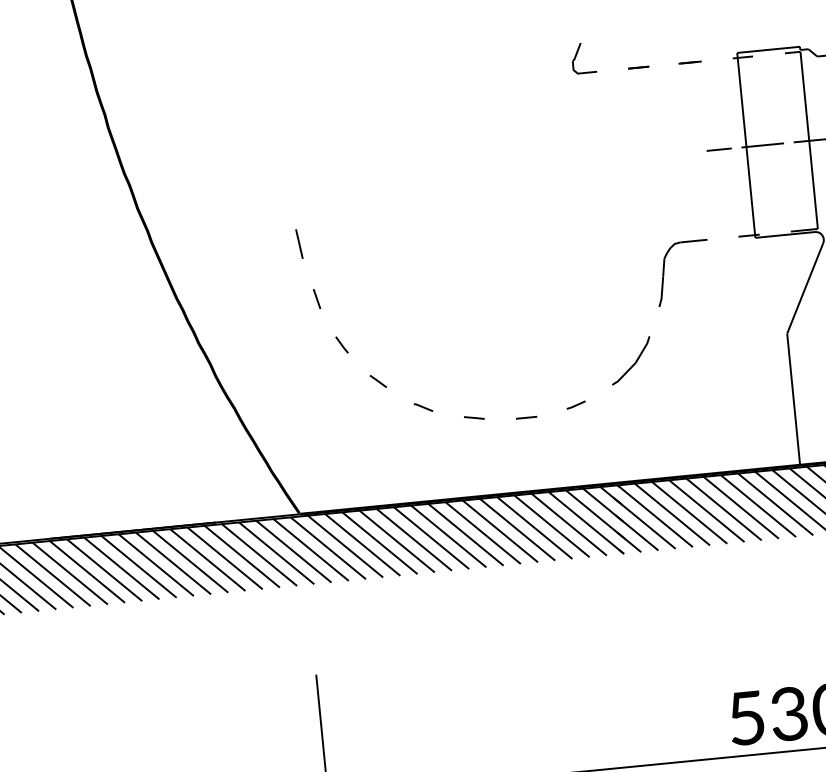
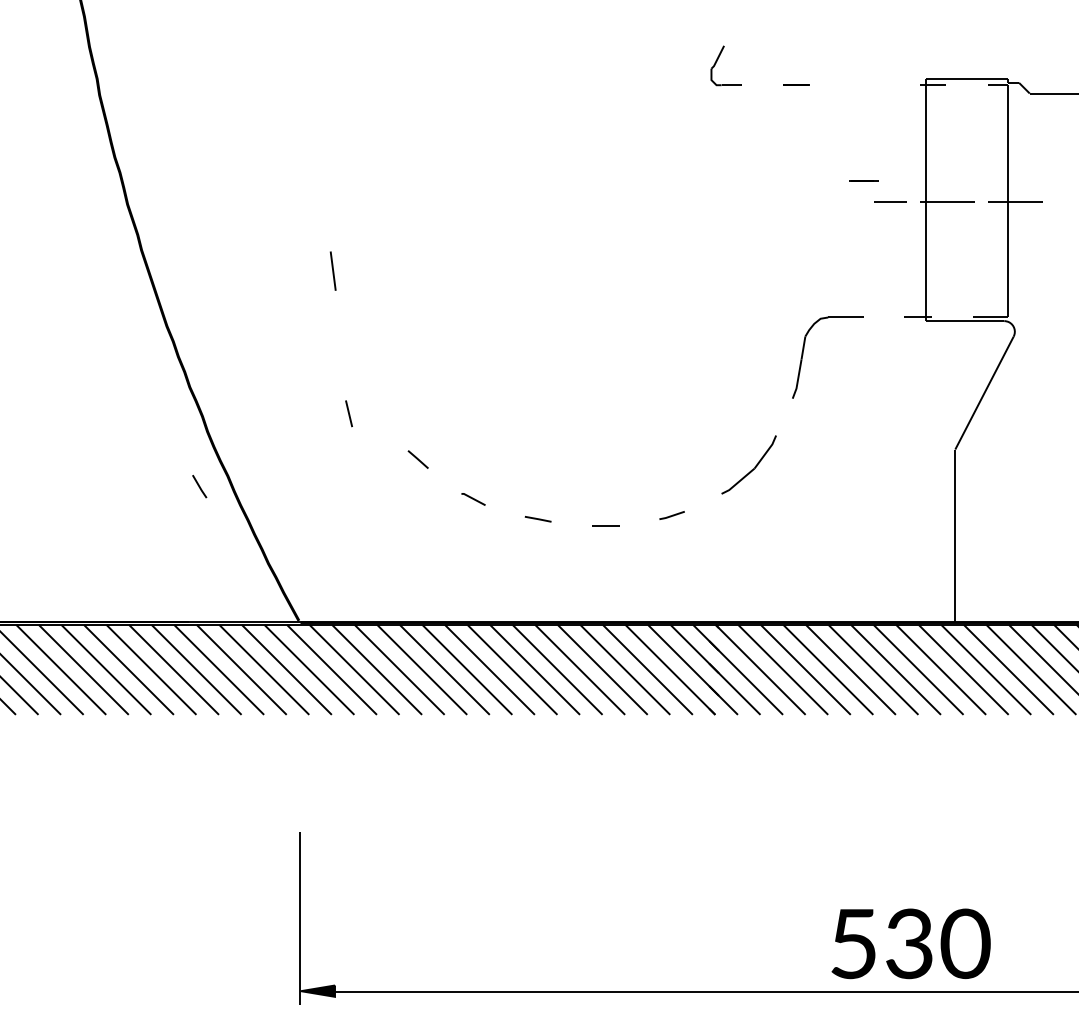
line: (689, 62) -> (863, 180), moved
line: (316, 298) -> (348, 413), moved
line: (341, 344) -> (199, 486), moved

